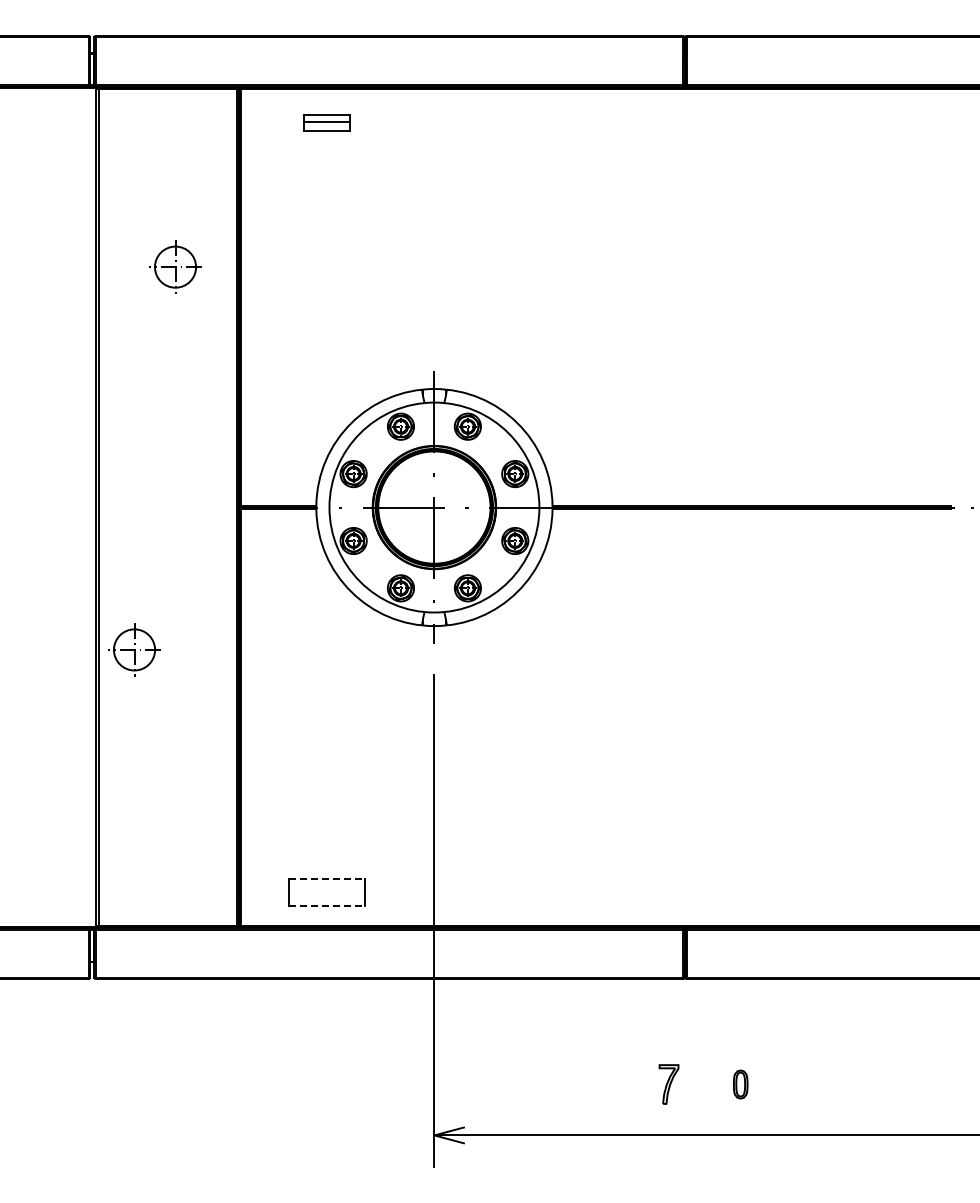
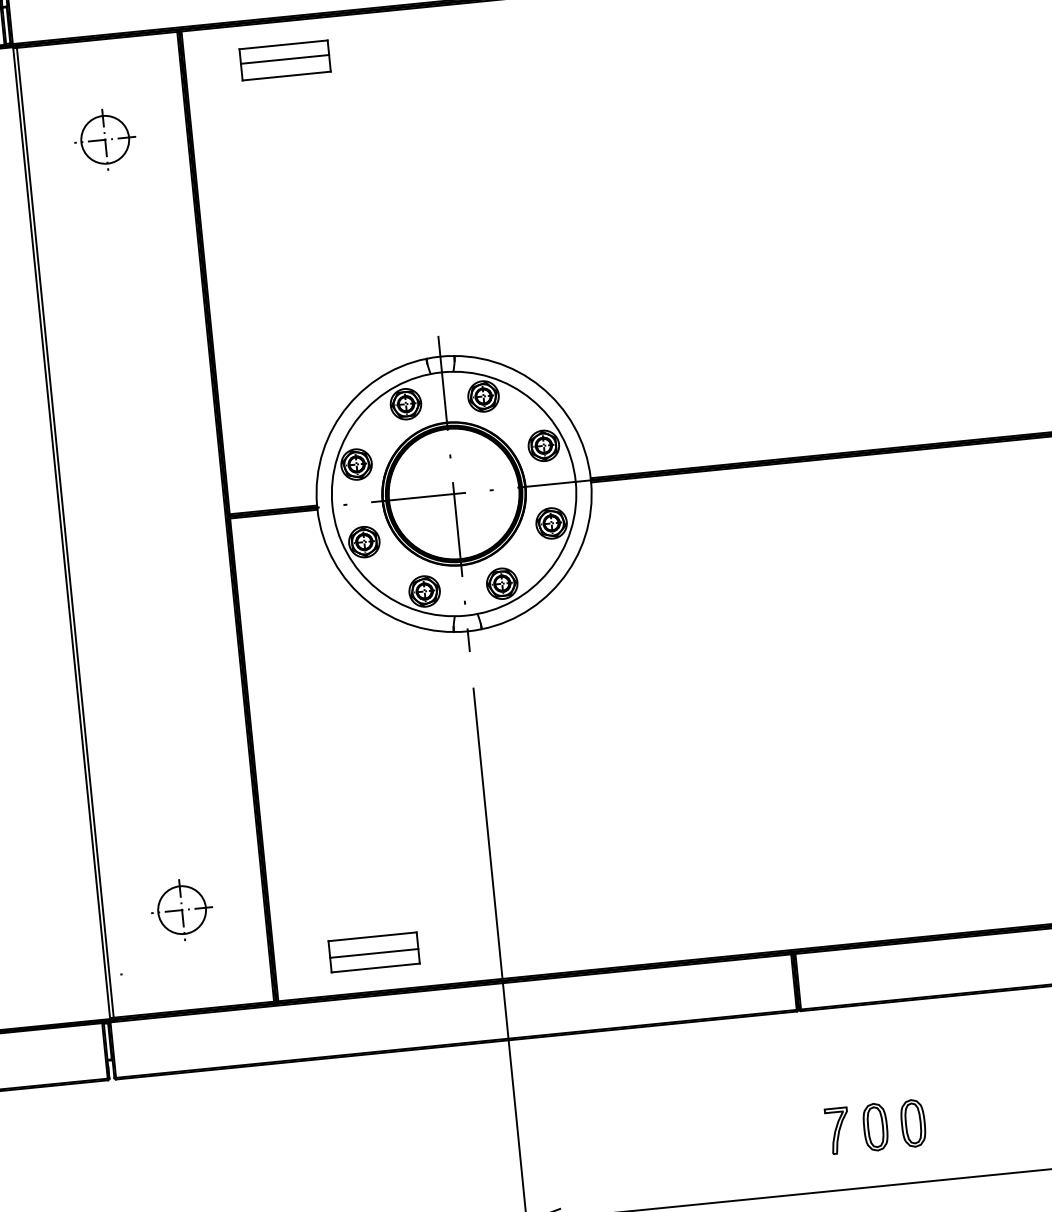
part: (326, 122) -> (284, 60), size x1.67
part: (175, 266) -> (105, 139), moved
part: (134, 649) -> (182, 909), moved
line: (327, 878) -> (373, 936), dashed -> solid
line: (326, 893) -> (373, 953), added
line: (327, 905) -> (376, 967), dashed -> solid
part: (668, 1084) -> (837, 1130), moved
part: (740, 1084) -> (875, 1127), size x1.43
part: (772, 1084) -> (912, 1123), added

